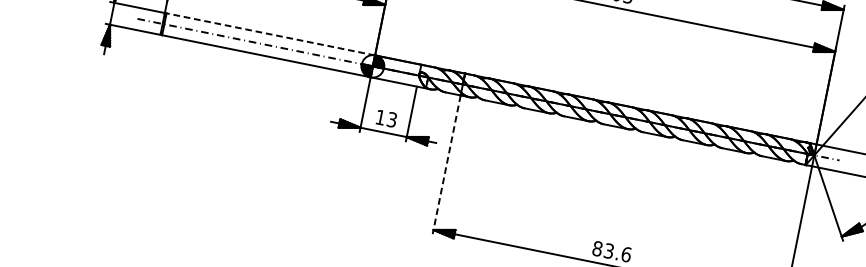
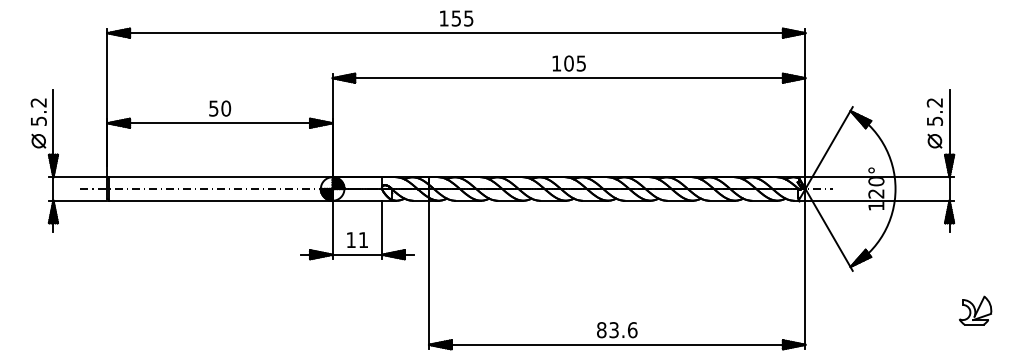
line: (270, 34) -> (220, 177), dashed -> solid
text: (392, 120) -> (363, 240), 13 -> 11
line: (447, 165) -> (429, 275), dashed -> solid

